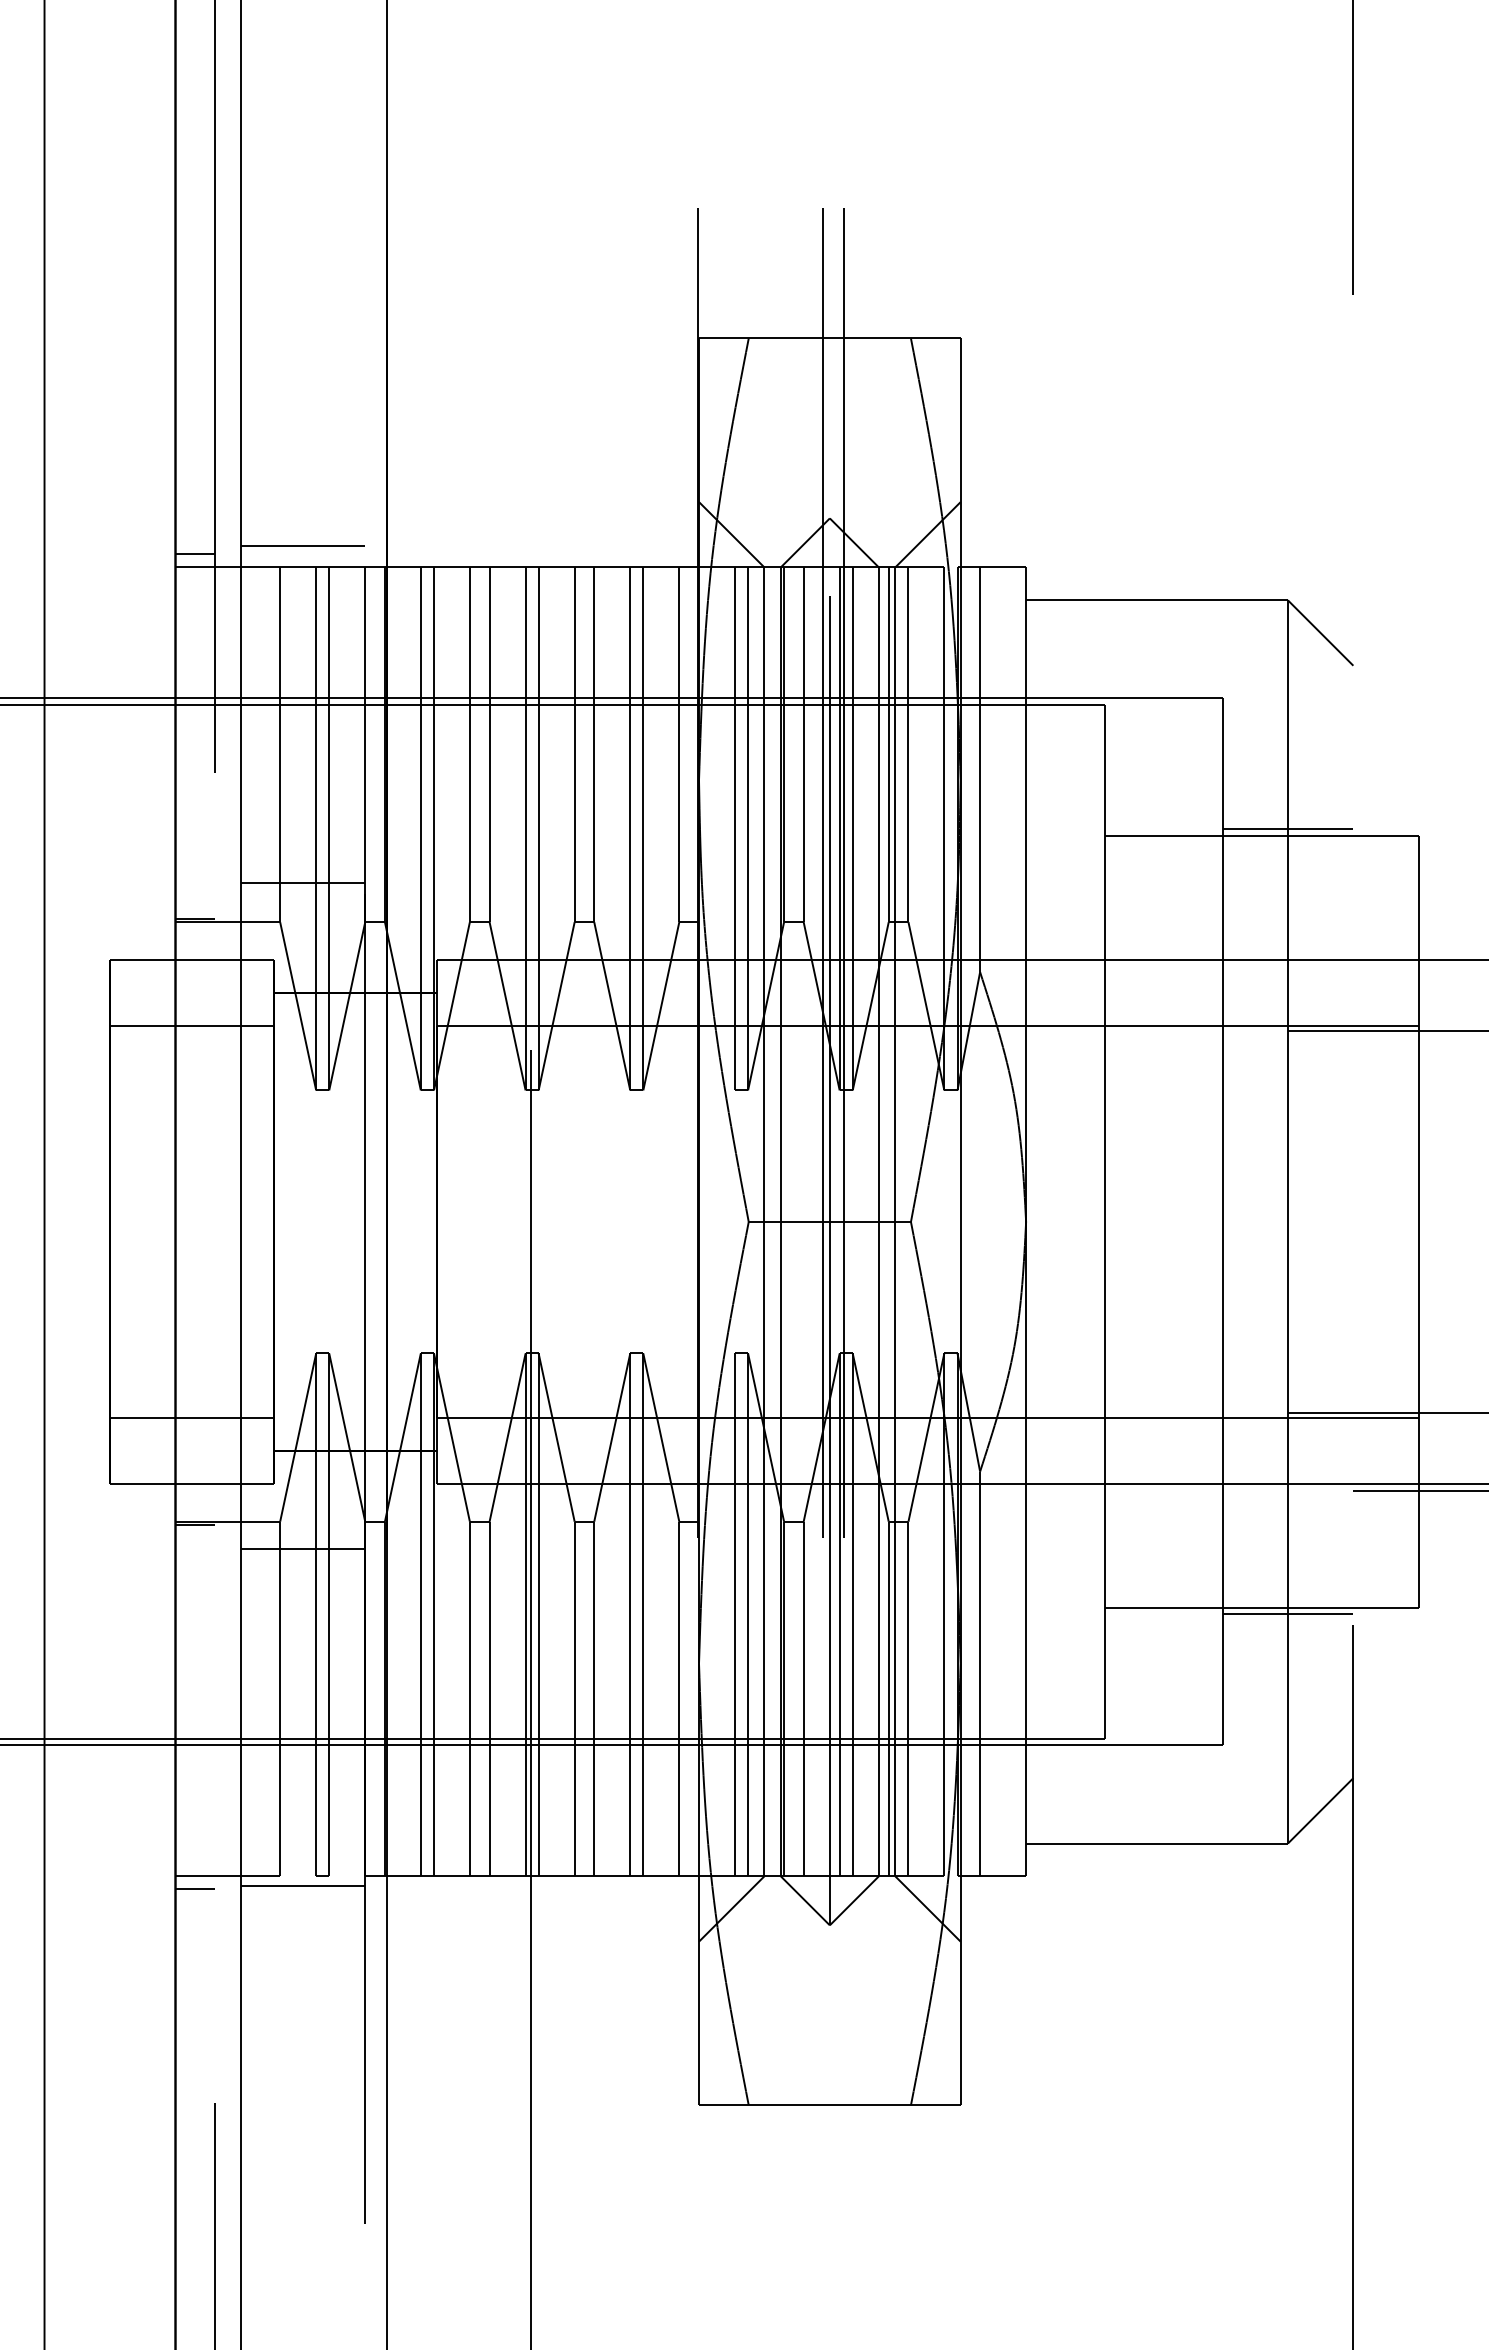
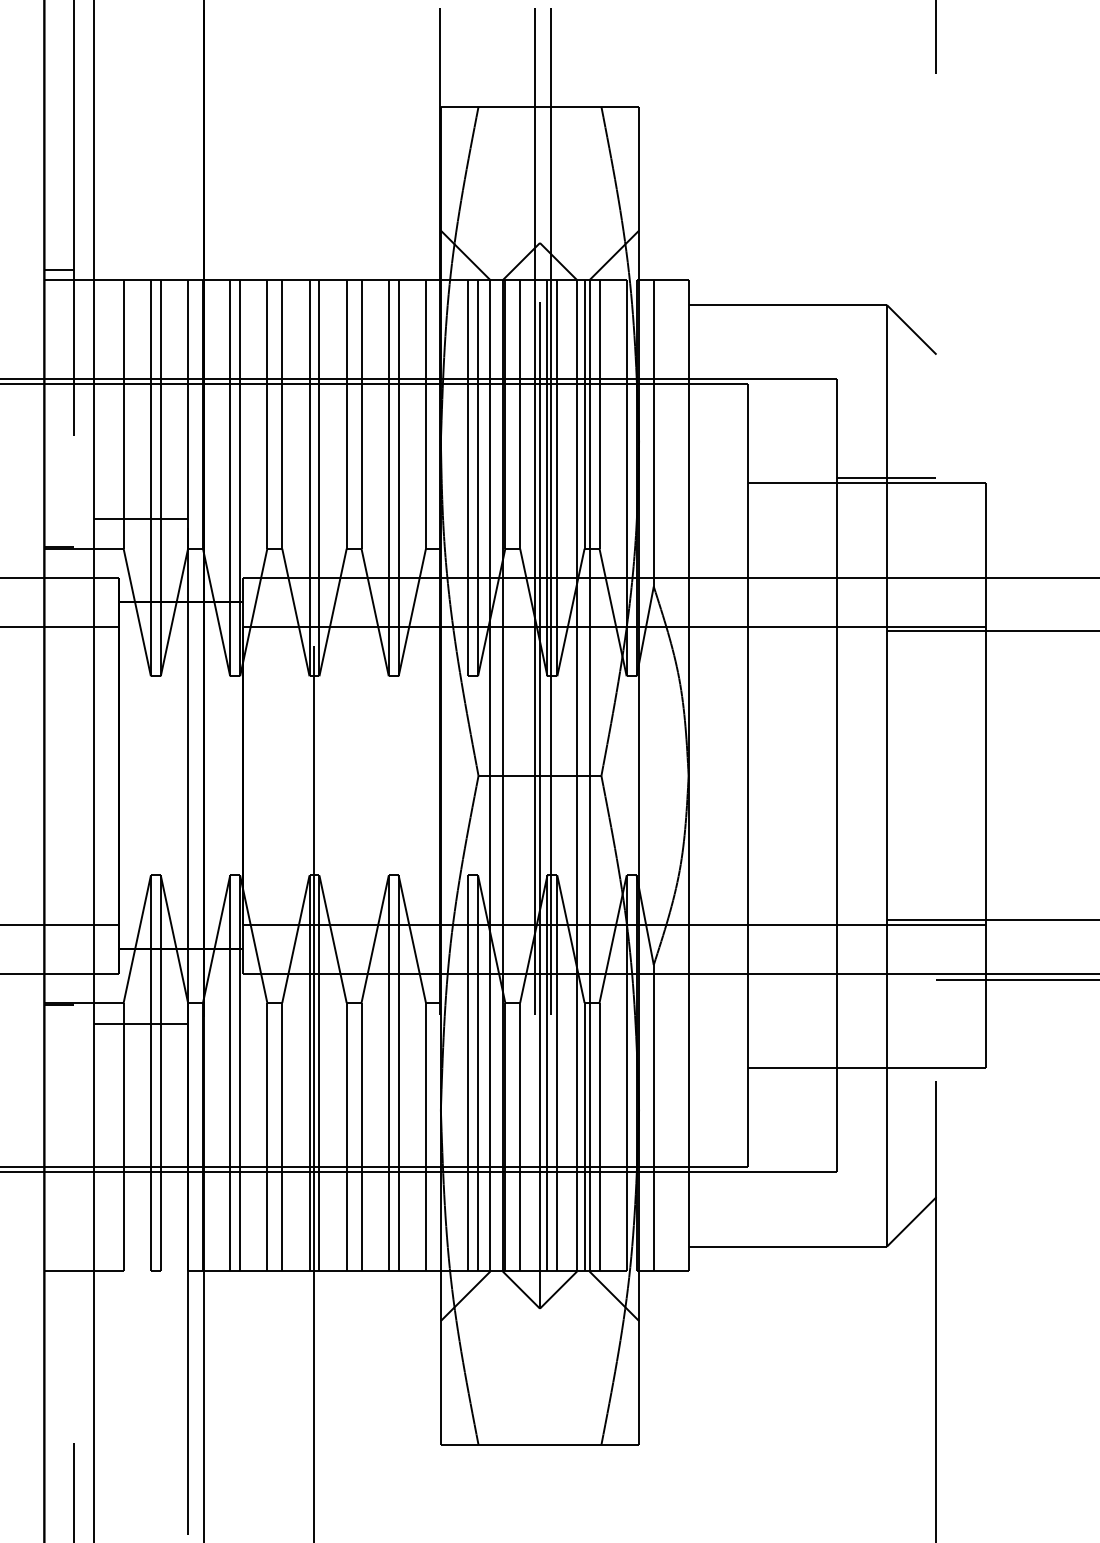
line: (302, 546) -> (140, 264), removed
line: (1287, 1614) -> (886, 1073), removed
line: (302, 1886) -> (140, 1279), removed
line: (194, 1889) -> (58, 1281), removed

